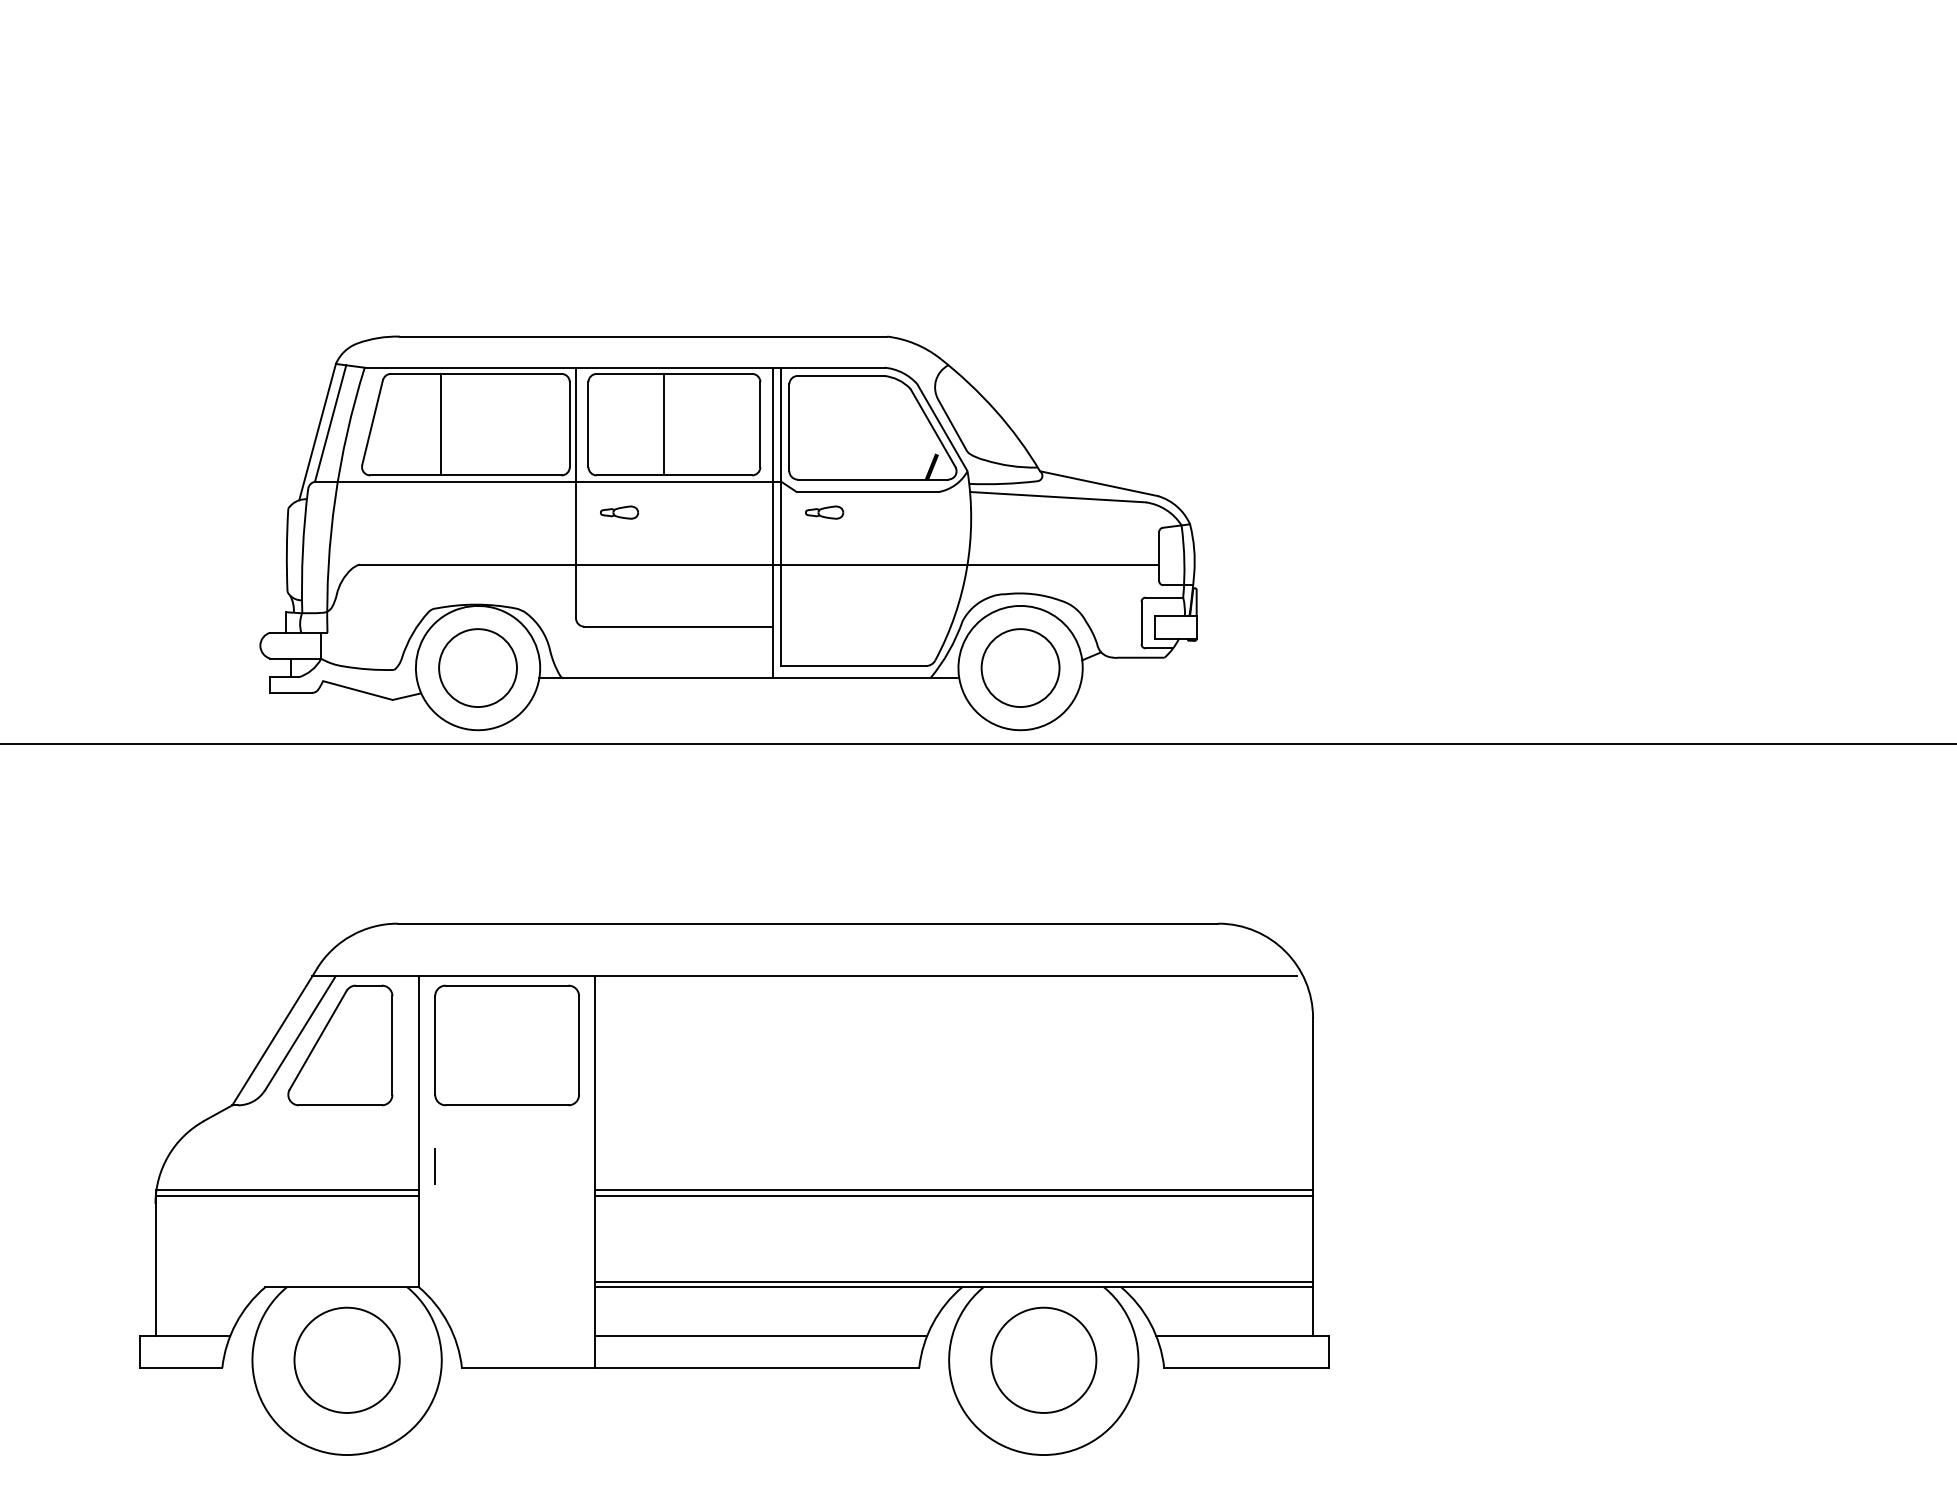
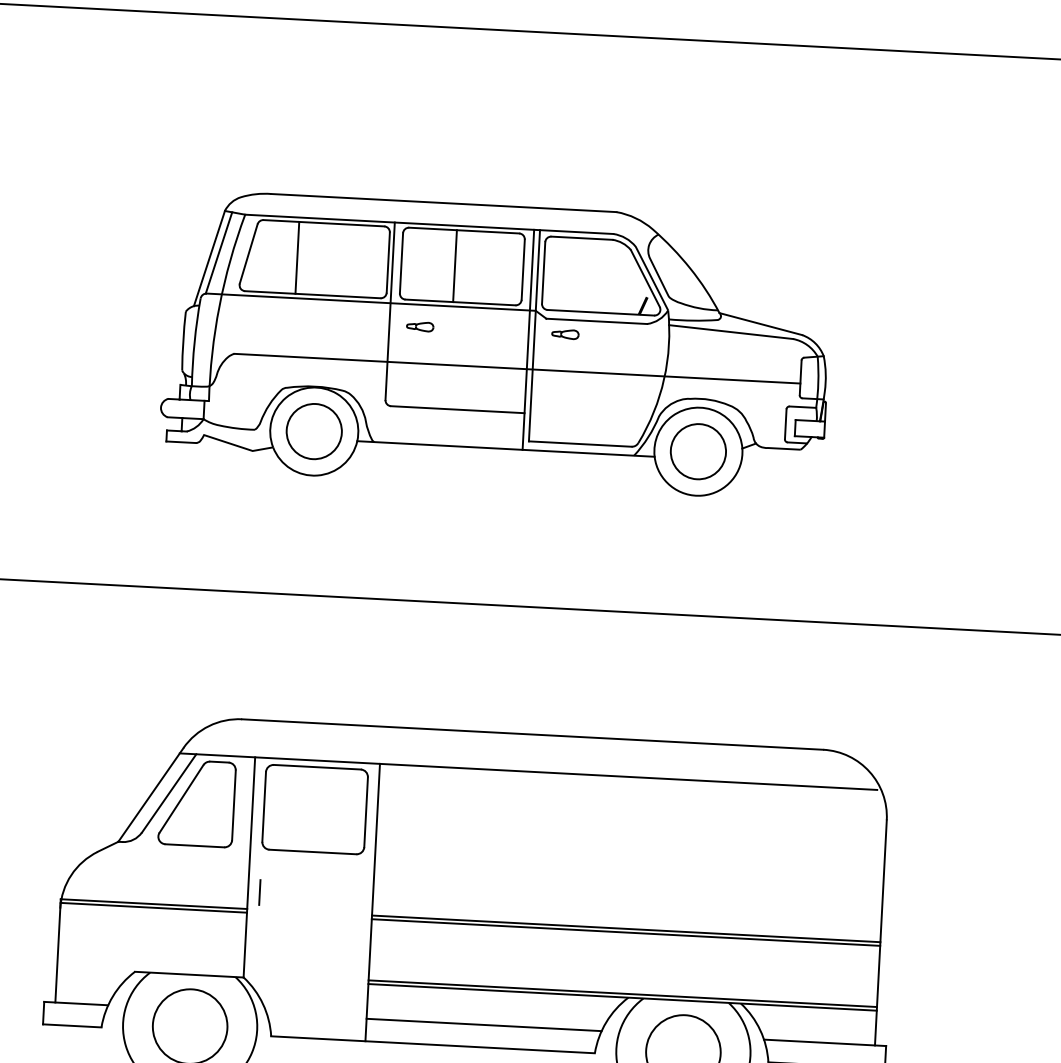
part: (728, 533) -> (496, 345), moved

